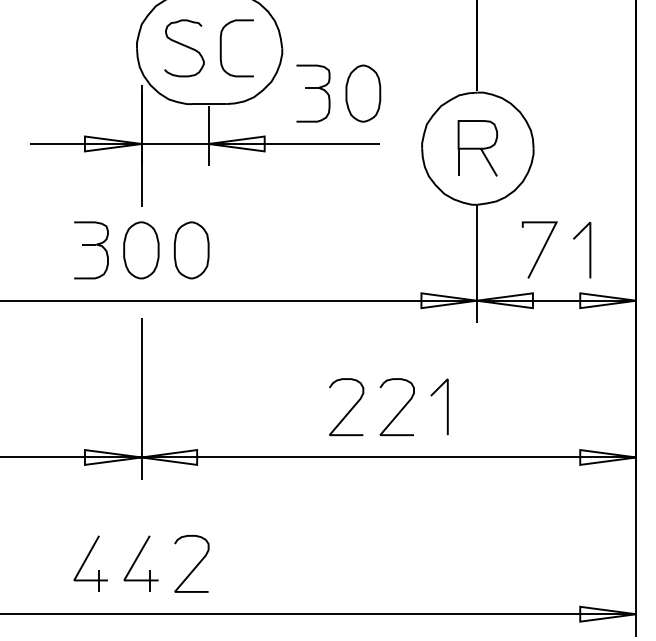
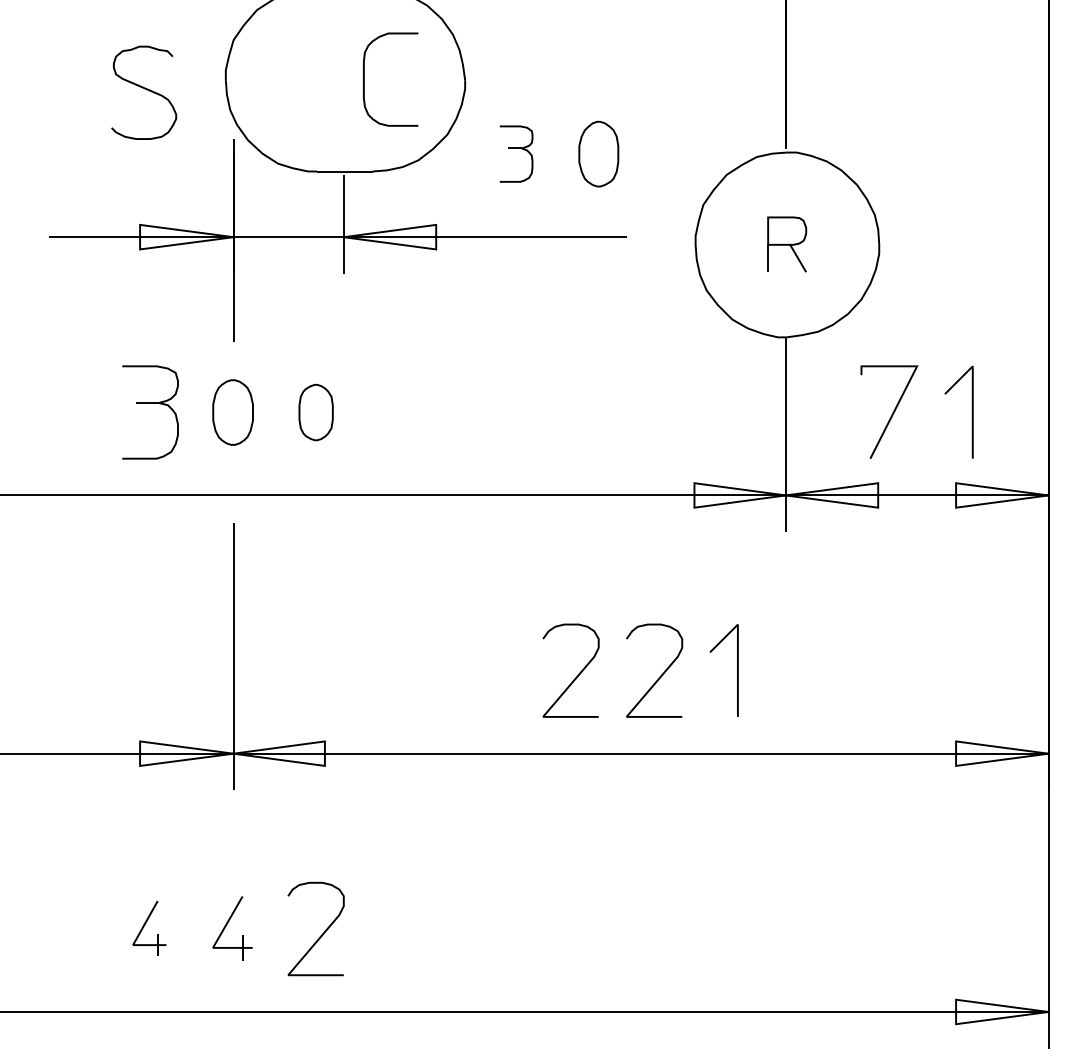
curve: (184, 46) -> (144, 89), moved
part: (313, 93) -> (516, 153), size x0.6
part: (363, 93) -> (598, 153), size x0.7
part: (477, 148) -> (786, 244), size x0.6
part: (141, 250) -> (233, 412), size x0.7
part: (191, 250) -> (315, 412), size x0.6
part: (90, 563) -> (149, 928), size x0.6
part: (140, 563) -> (231, 928), size x0.7

